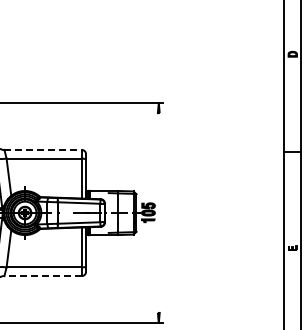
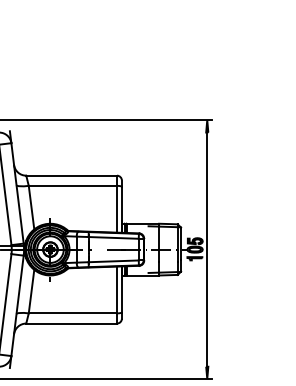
line: (43, 149) -> (72, 175), dashed -> solid
line: (158, 212) -> (206, 249), added
line: (43, 276) -> (72, 324), dashed -> solid

